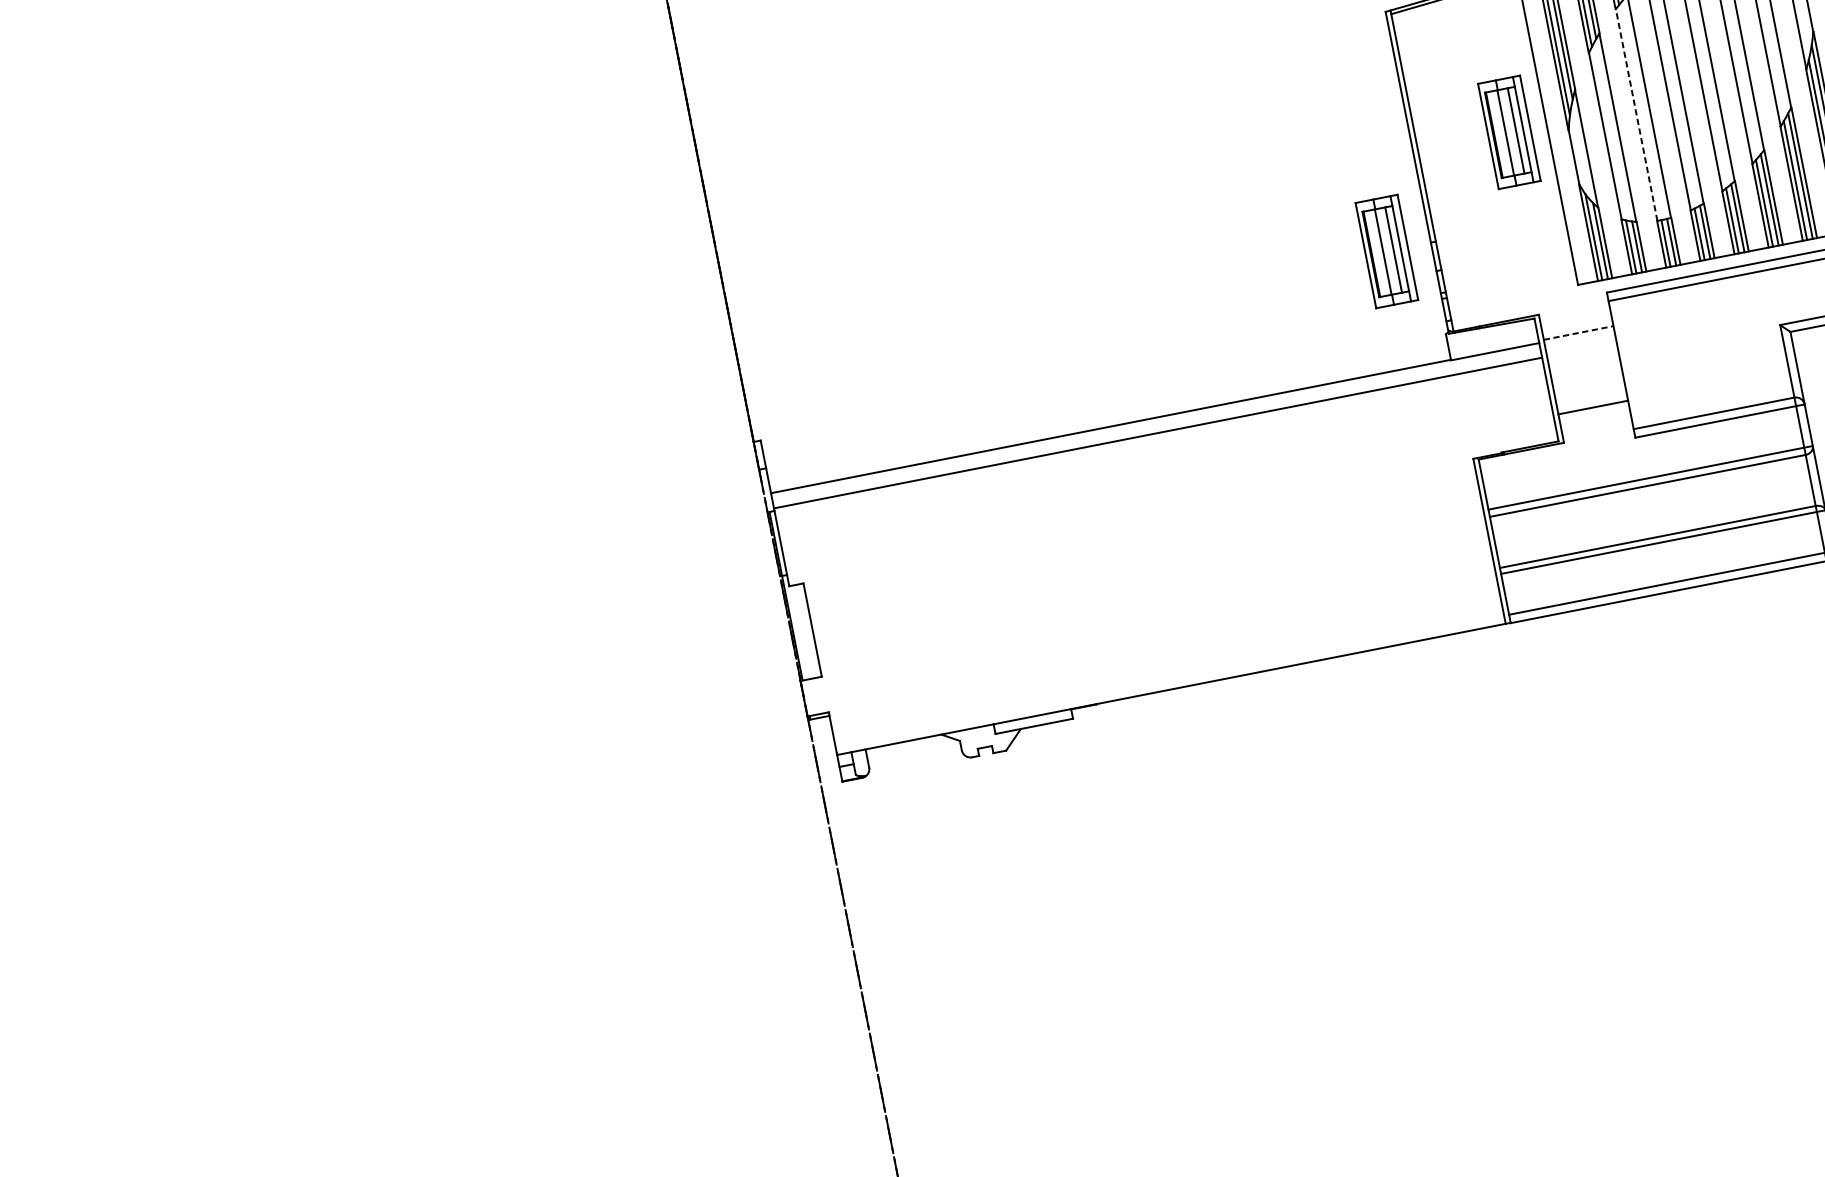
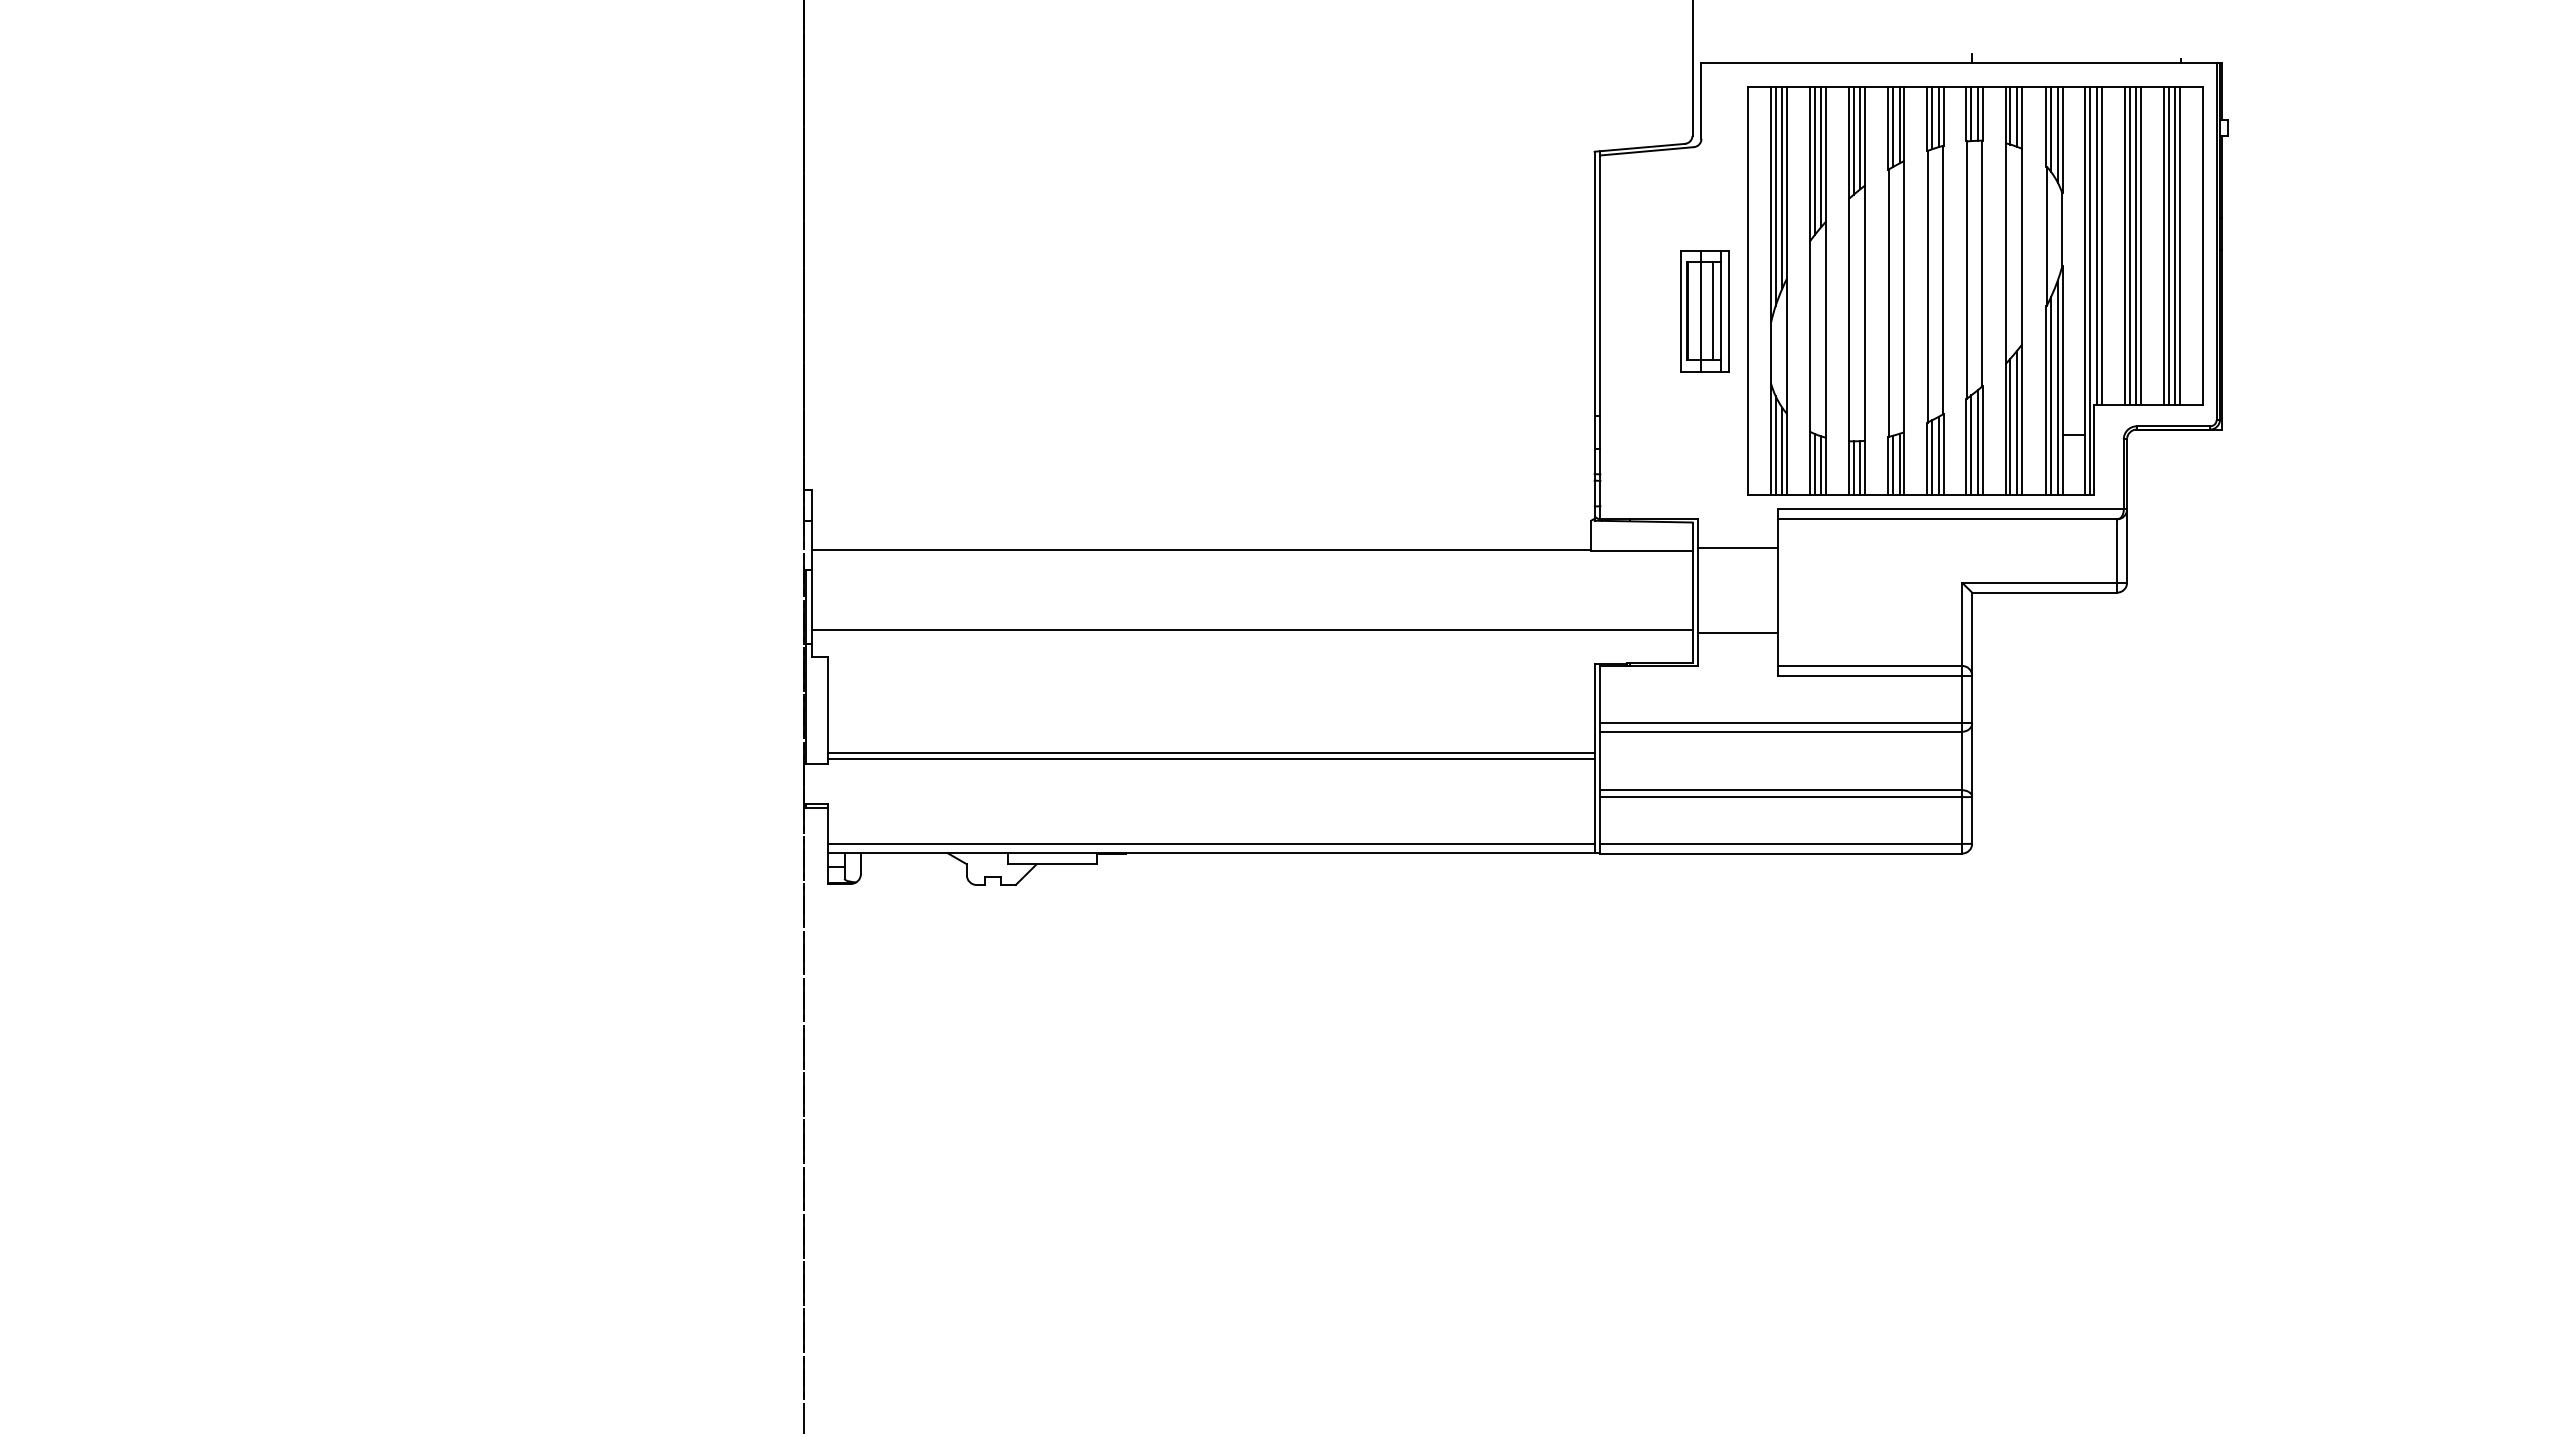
line: (1636, 114) -> (1849, 319), dashed -> solid
part: (1386, 251) -> (1543, 416), removed
line: (1578, 332) -> (1738, 547), dashed -> solid
line: (1158, 433) -> (1252, 630), moved
line: (1154, 601) -> (1211, 752), added
line: (1155, 607) -> (1211, 759), added
line: (1169, 680) -> (1211, 843), added

